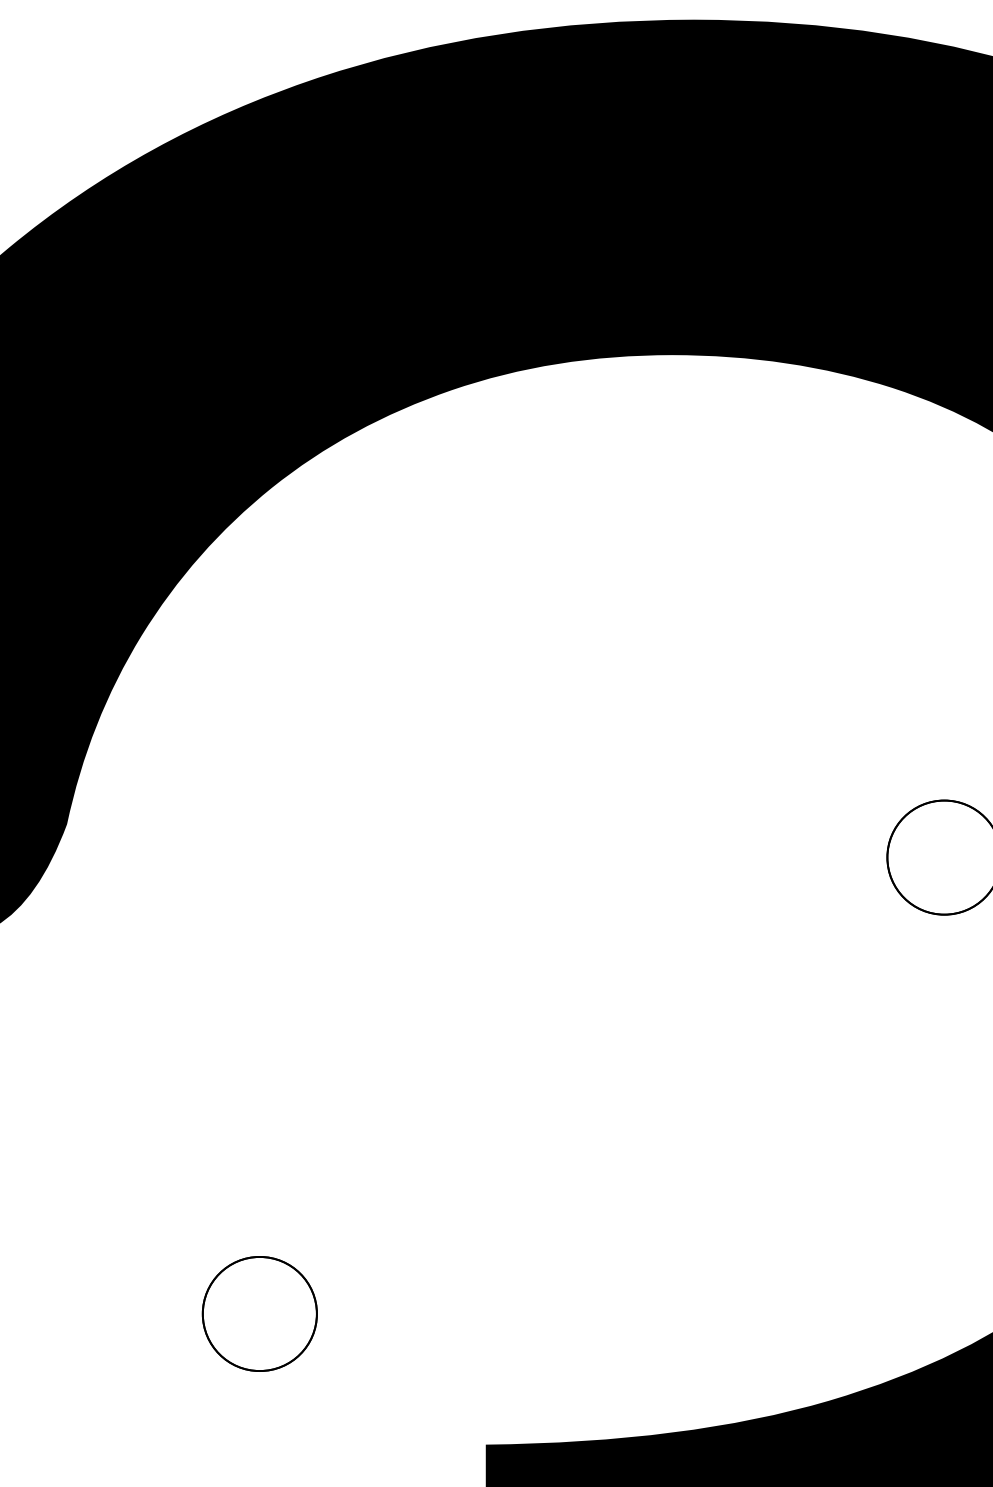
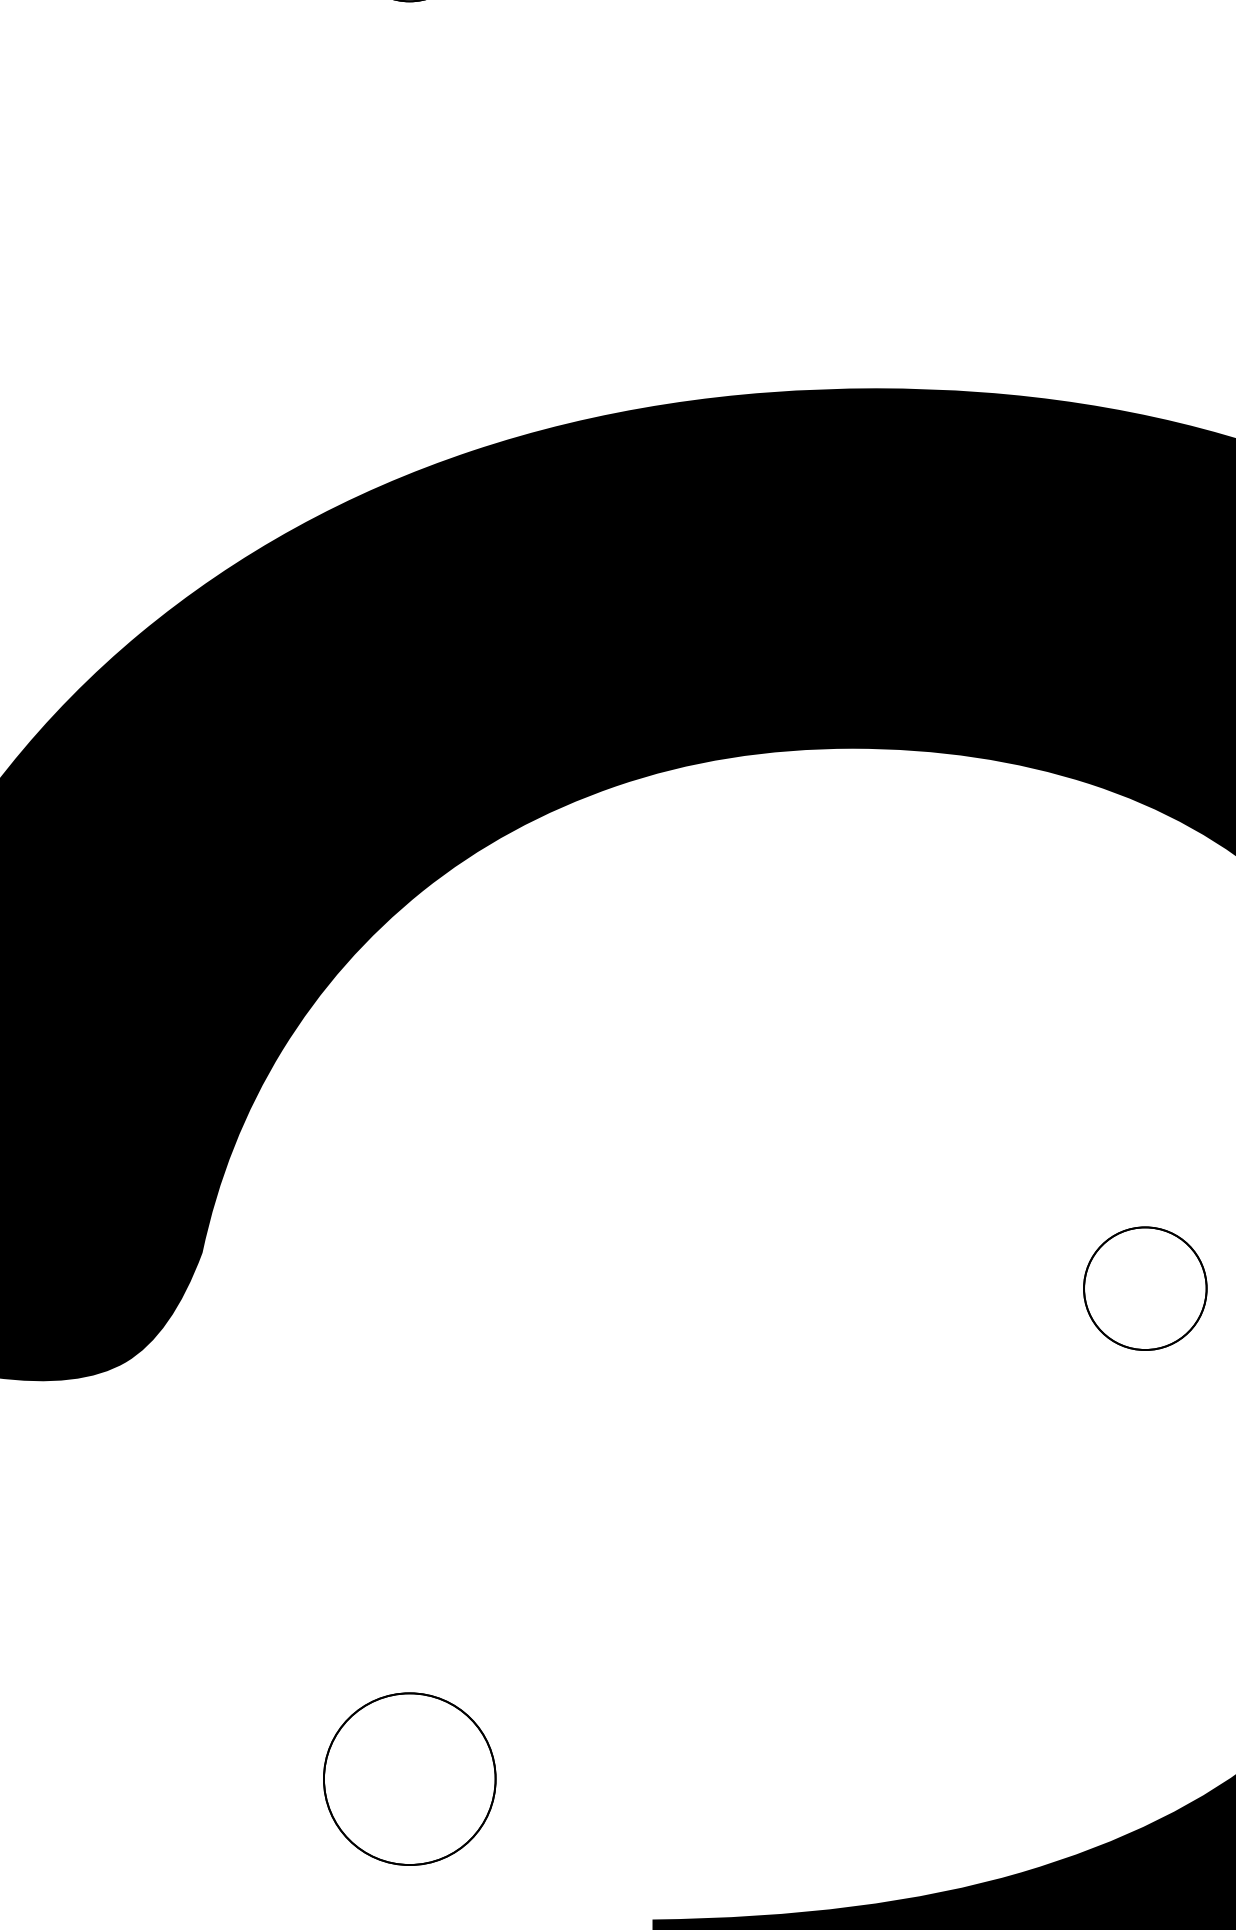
part: (259, 1313) -> (409, 1778), size x1.4

